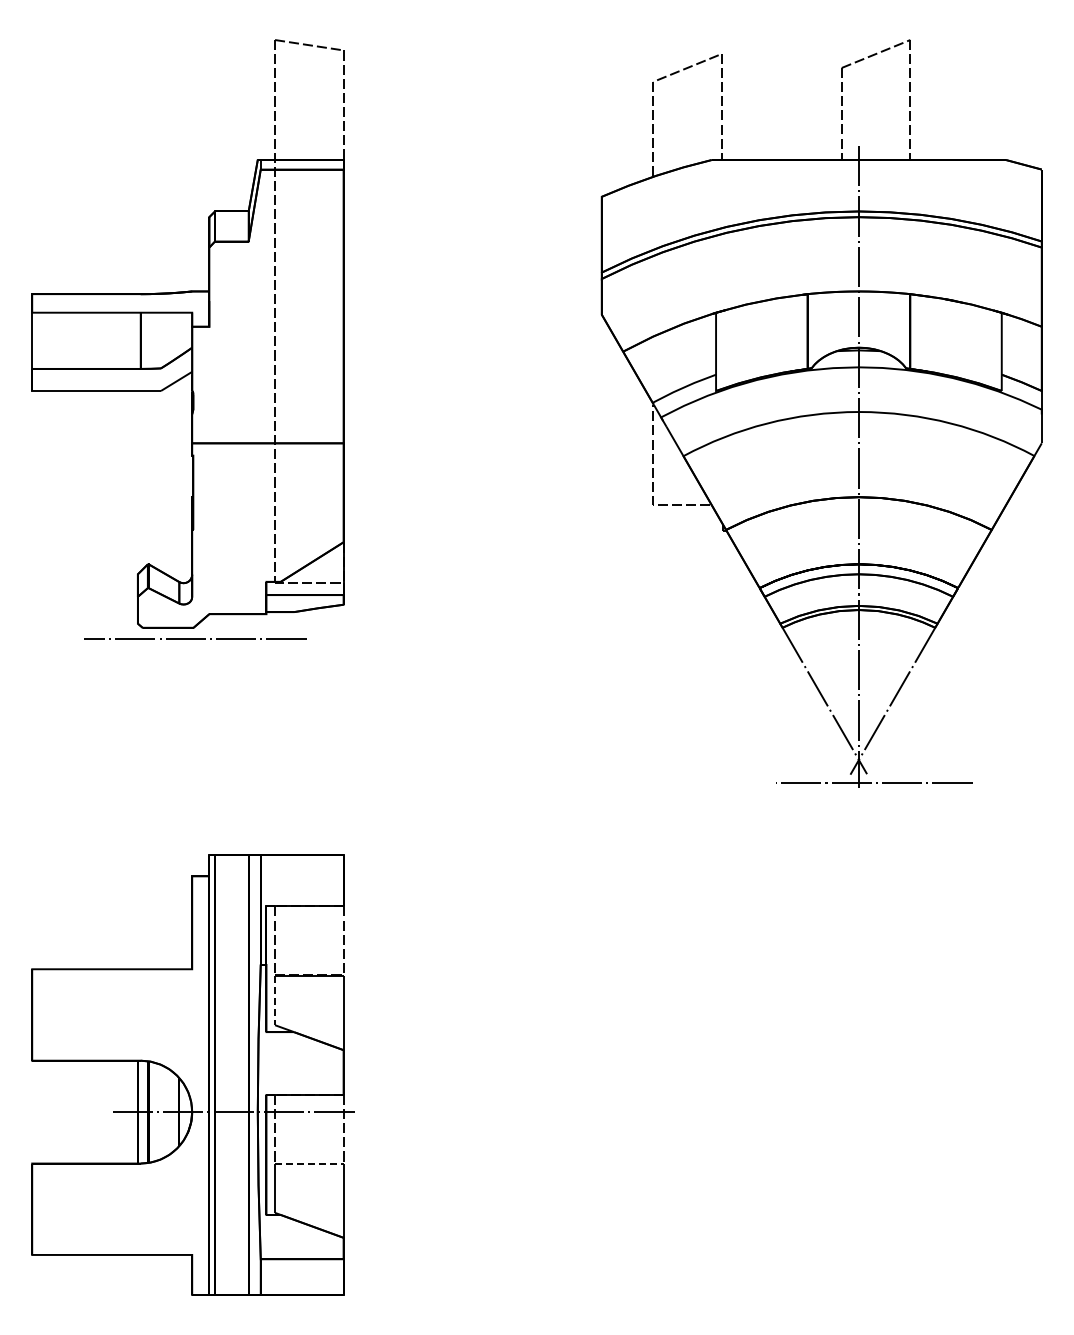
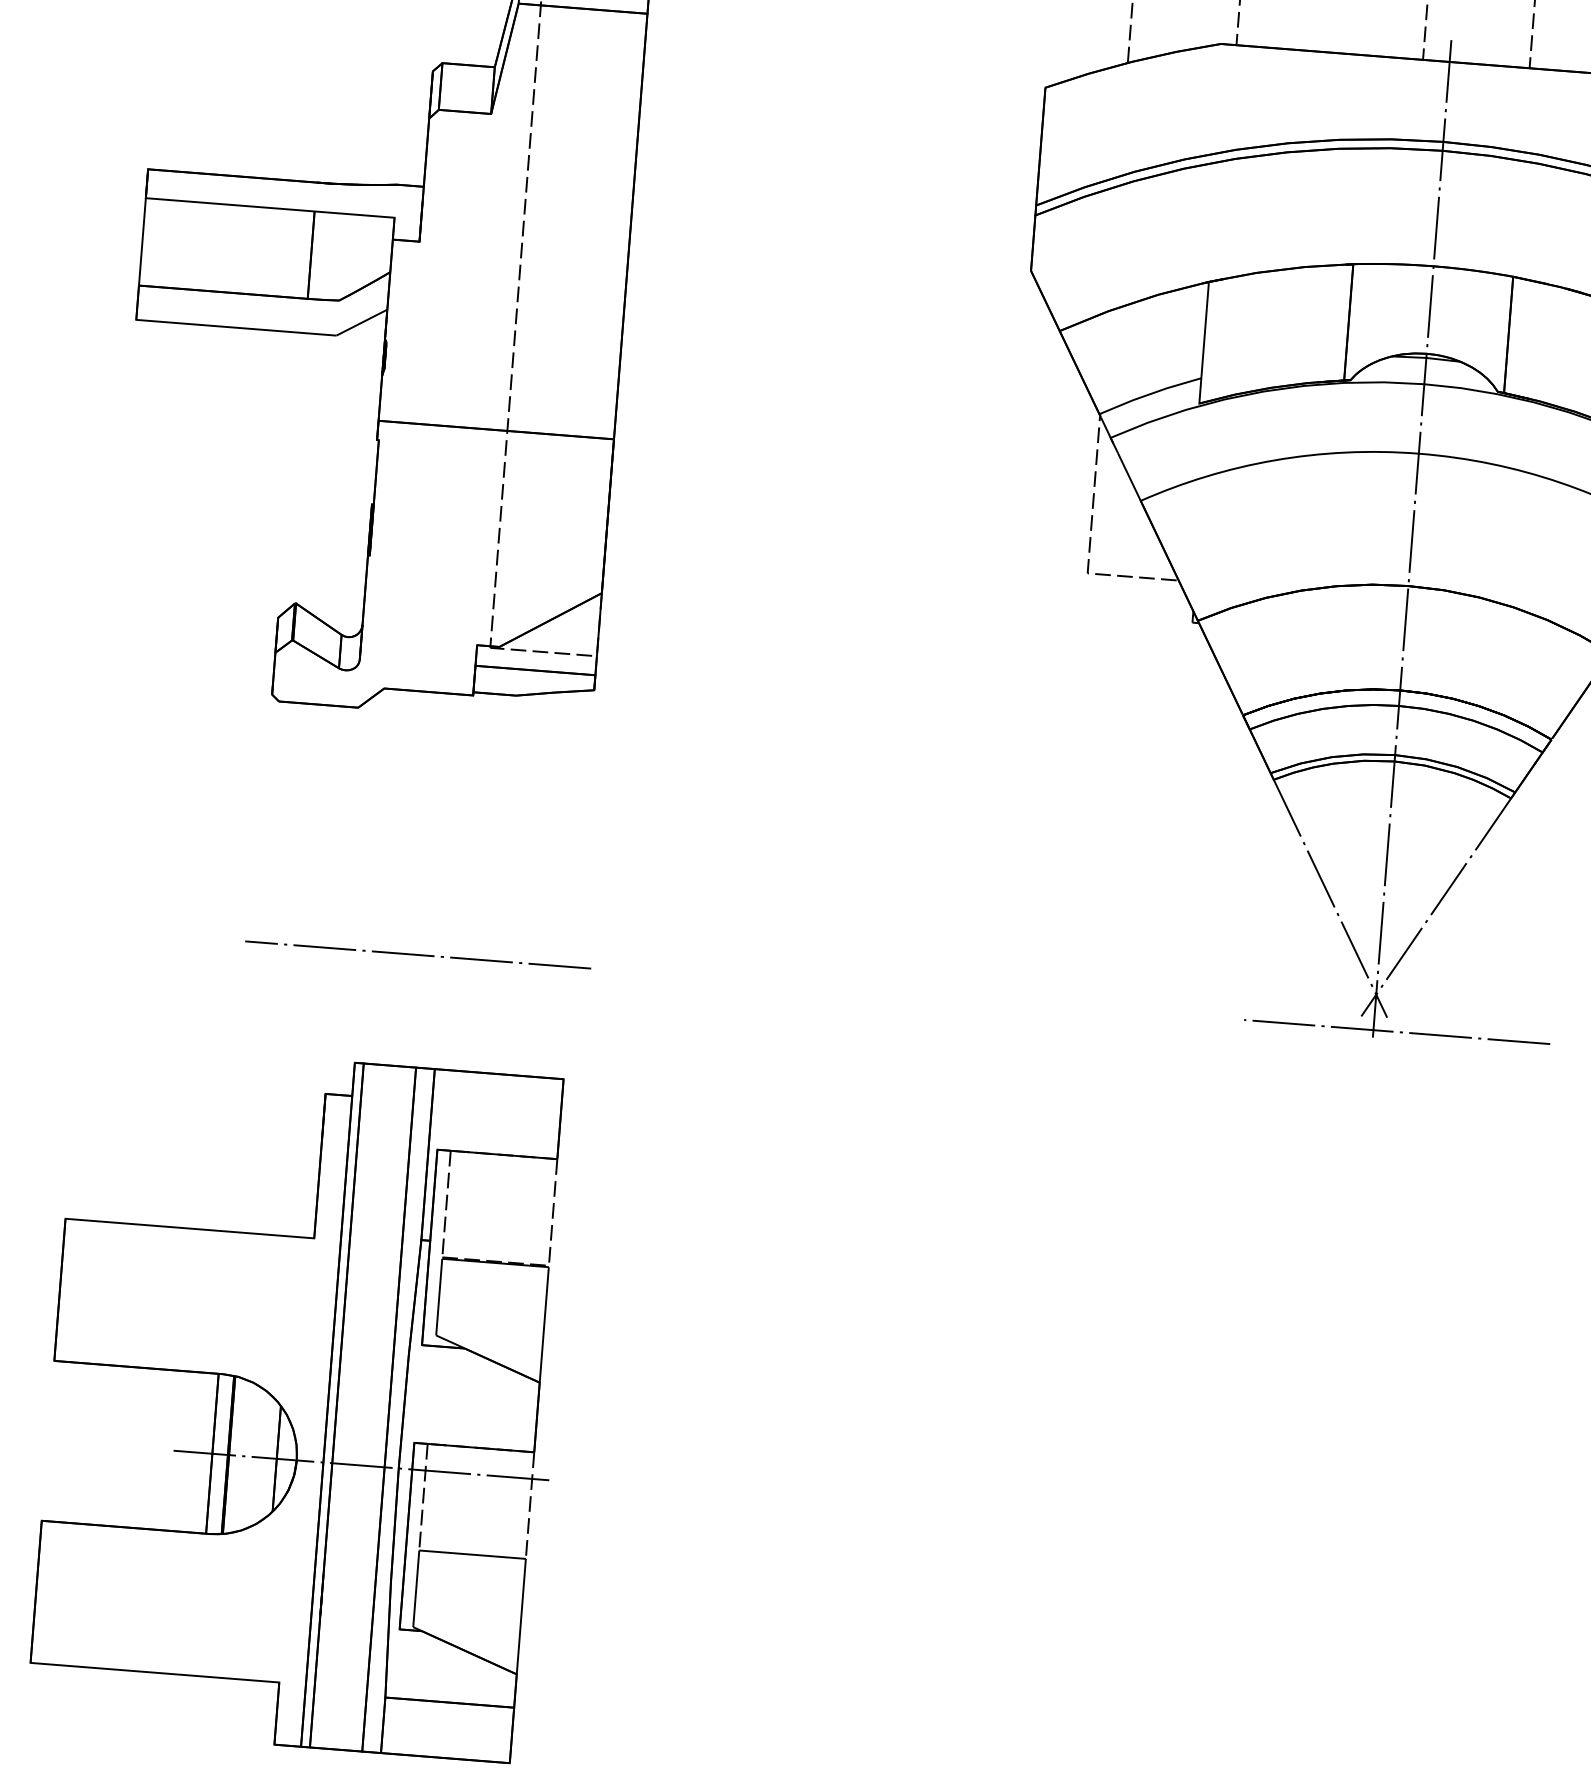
line: (195, 638) -> (418, 954), moved
line: (275, 1000) -> (439, 1297), dashed -> solid
line: (309, 1163) -> (472, 1554), dashed -> solid

